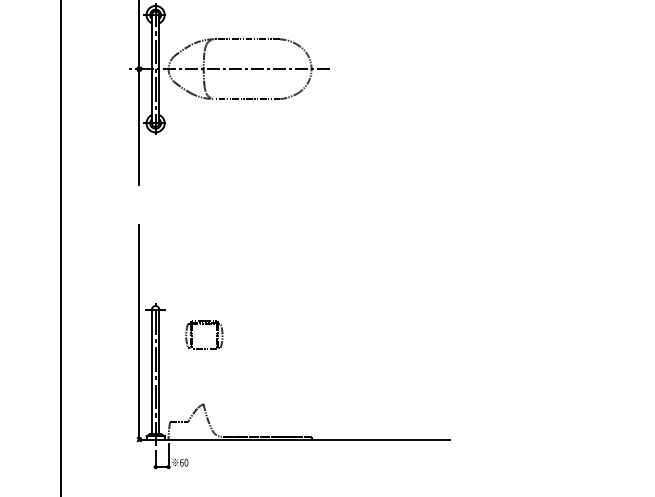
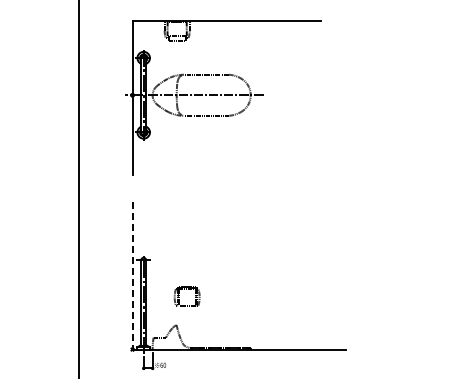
part: (203, 324) -> (186, 289), moved
line: (139, 331) -> (132, 275), solid -> dashed

